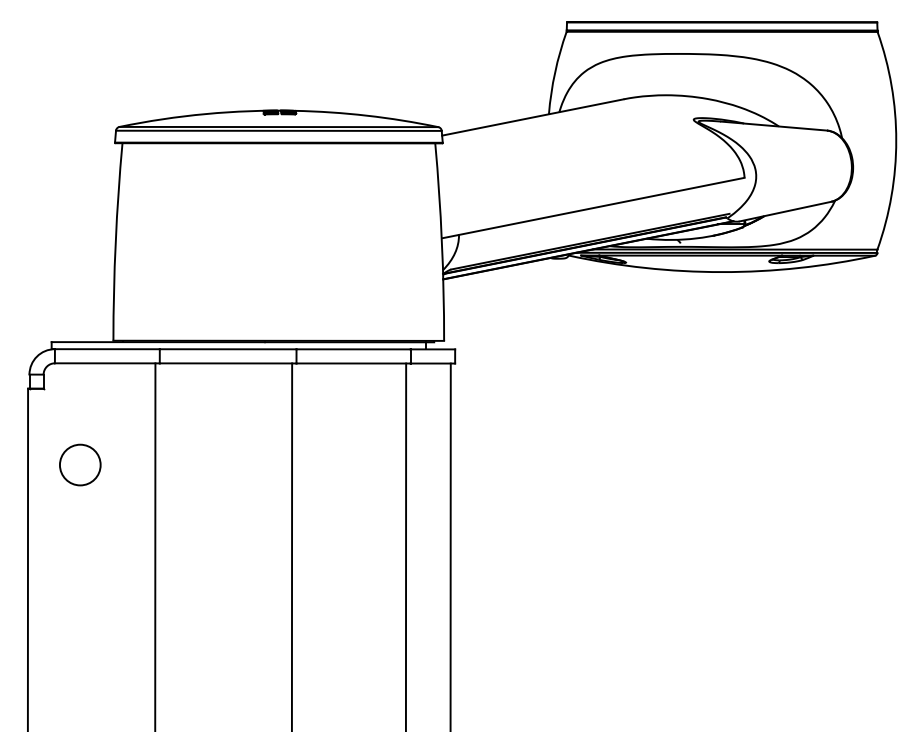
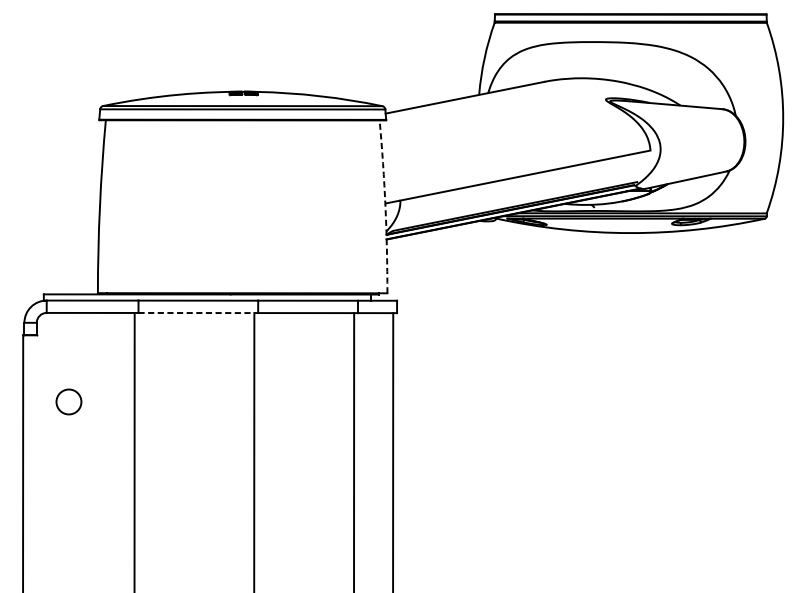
arc: (441, 242) -> (385, 207), solid -> dashed
line: (228, 363) -> (198, 313), solid -> dashed
circle: (80, 464) -> (69, 401), size x0.7

